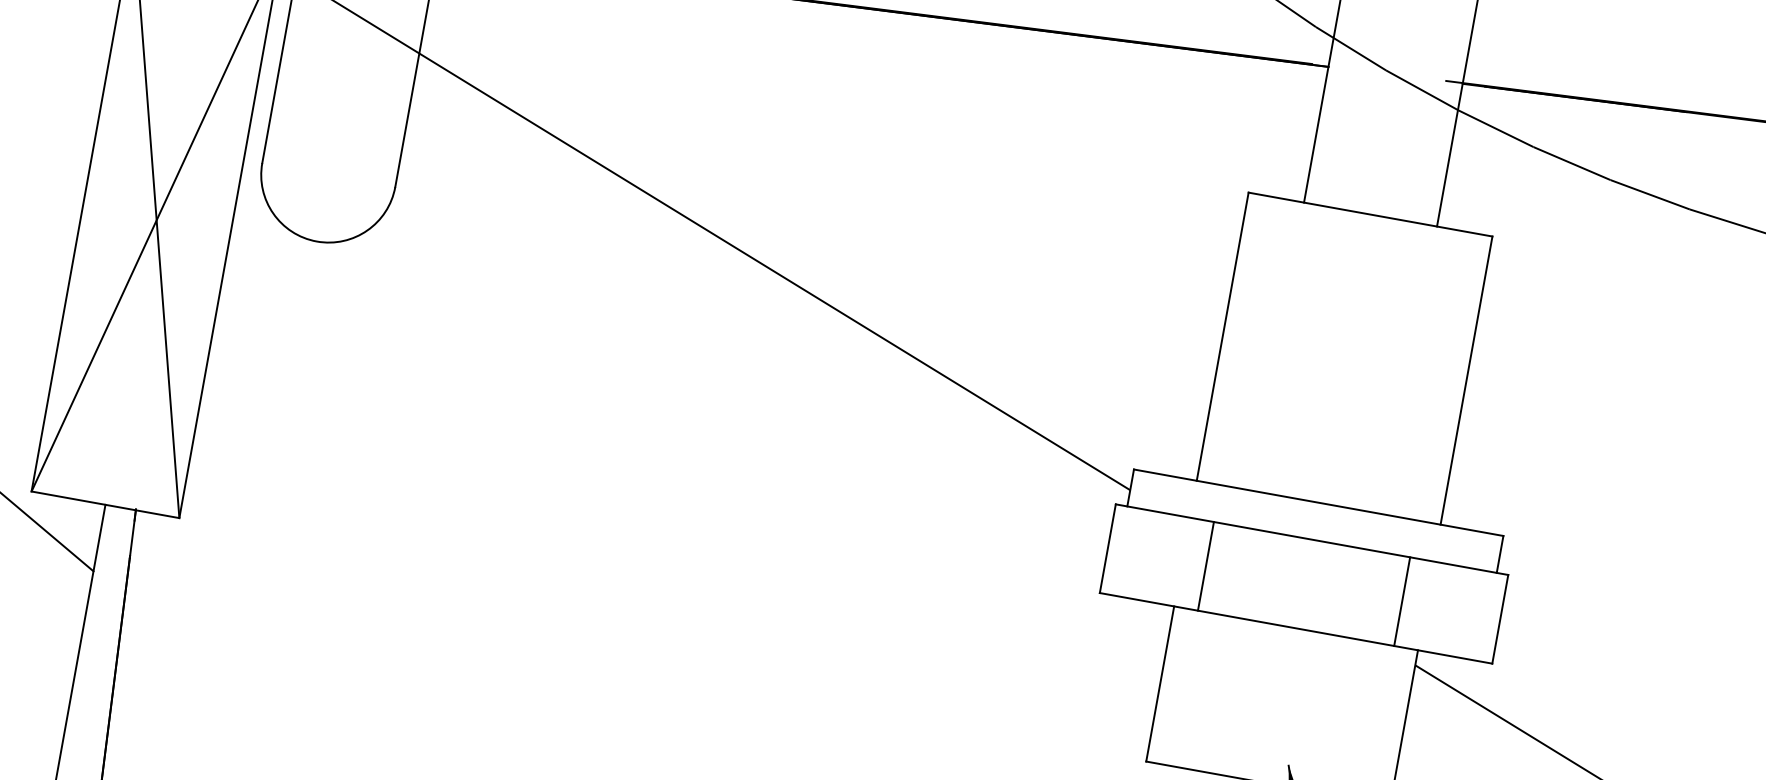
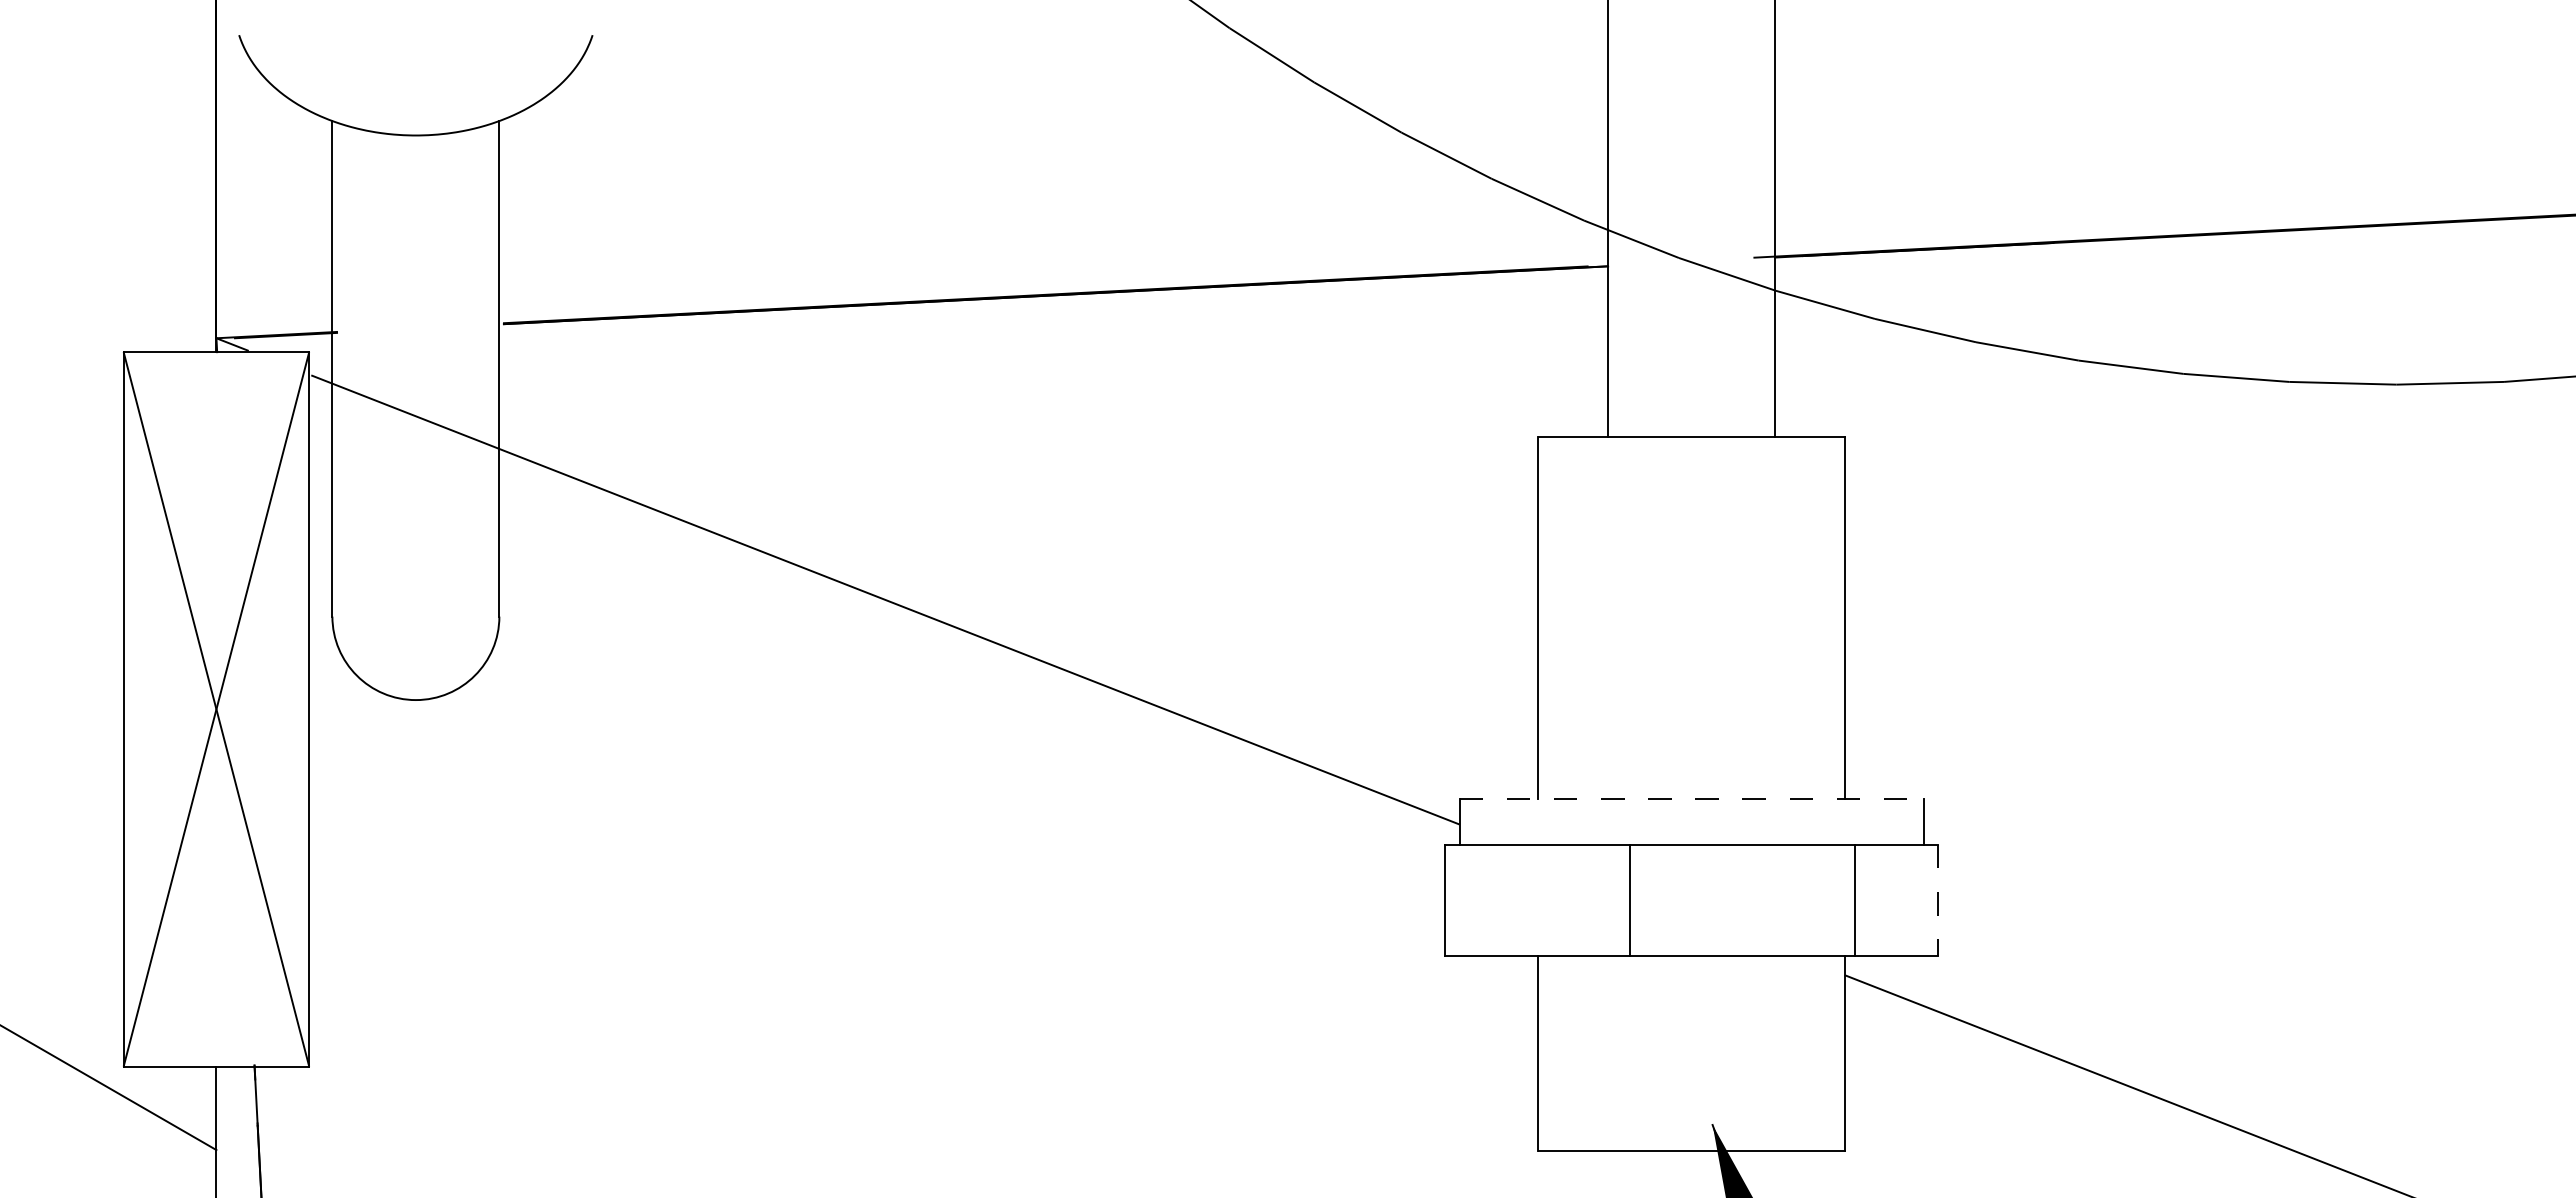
line: (1318, 502) -> (1691, 798), solid -> dashed
line: (1206, 566) -> (1630, 900), moved
line: (1401, 601) -> (1854, 900), moved
line: (1499, 619) -> (1937, 900), solid -> dashed

